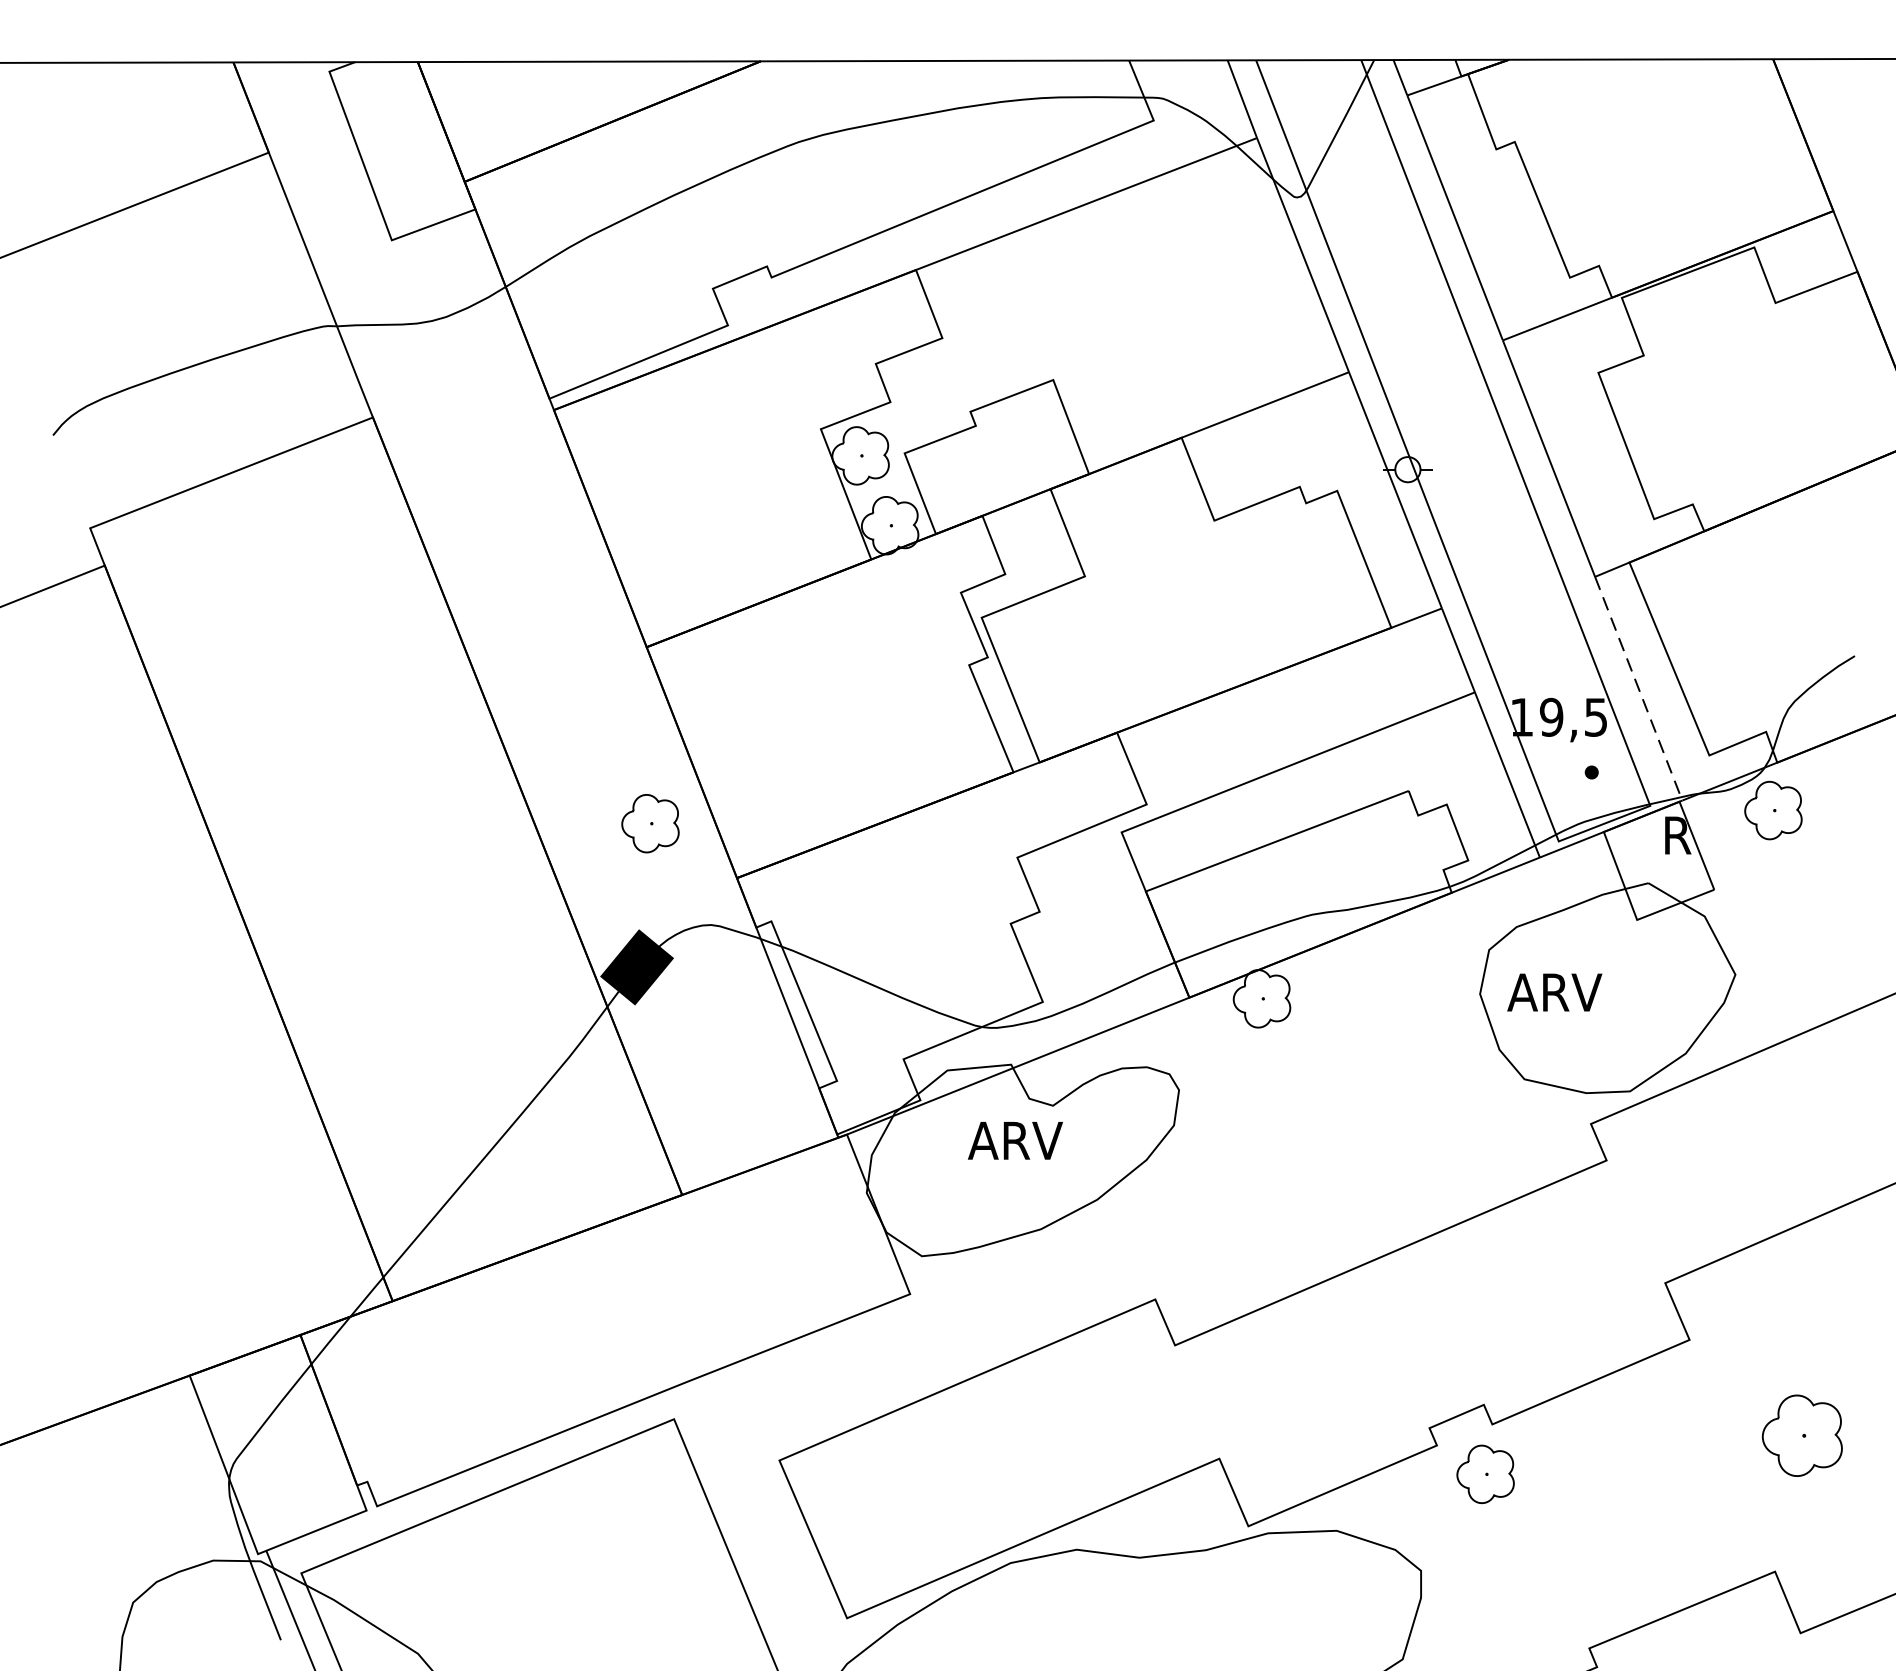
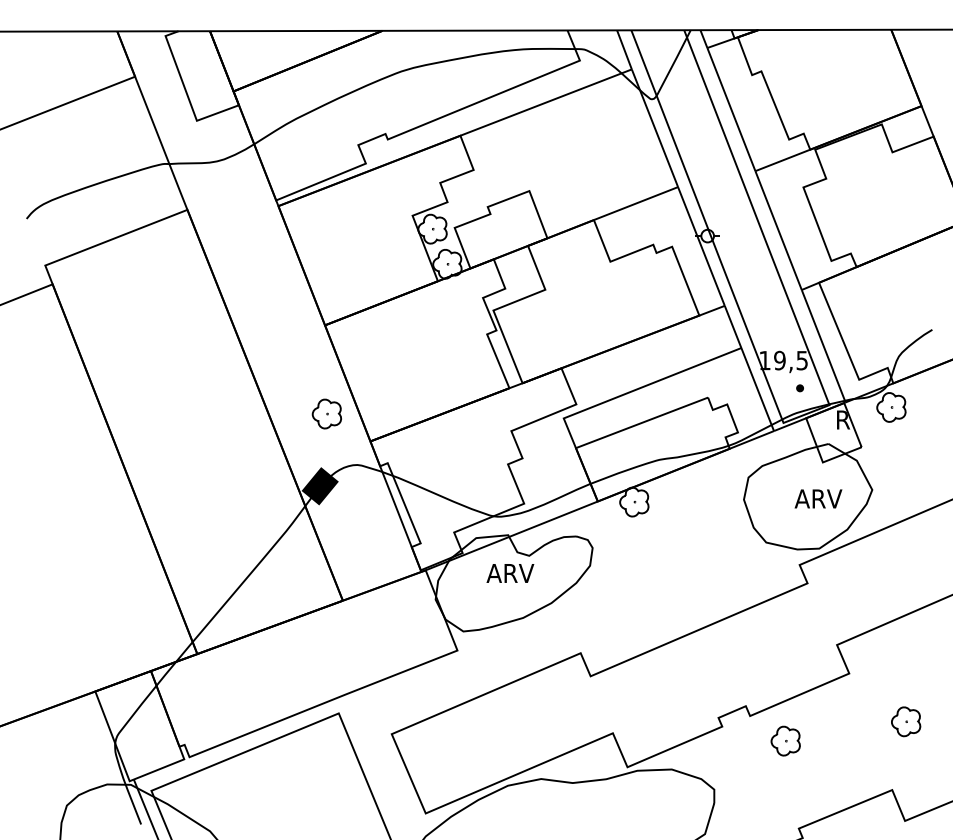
line: (1638, 689) -> (823, 346), dashed -> solid
text: (1554, 991) -> (818, 498), moved
part: (1803, 1435) -> (906, 721), size x0.71
part: (1485, 1473) -> (785, 740), moved

